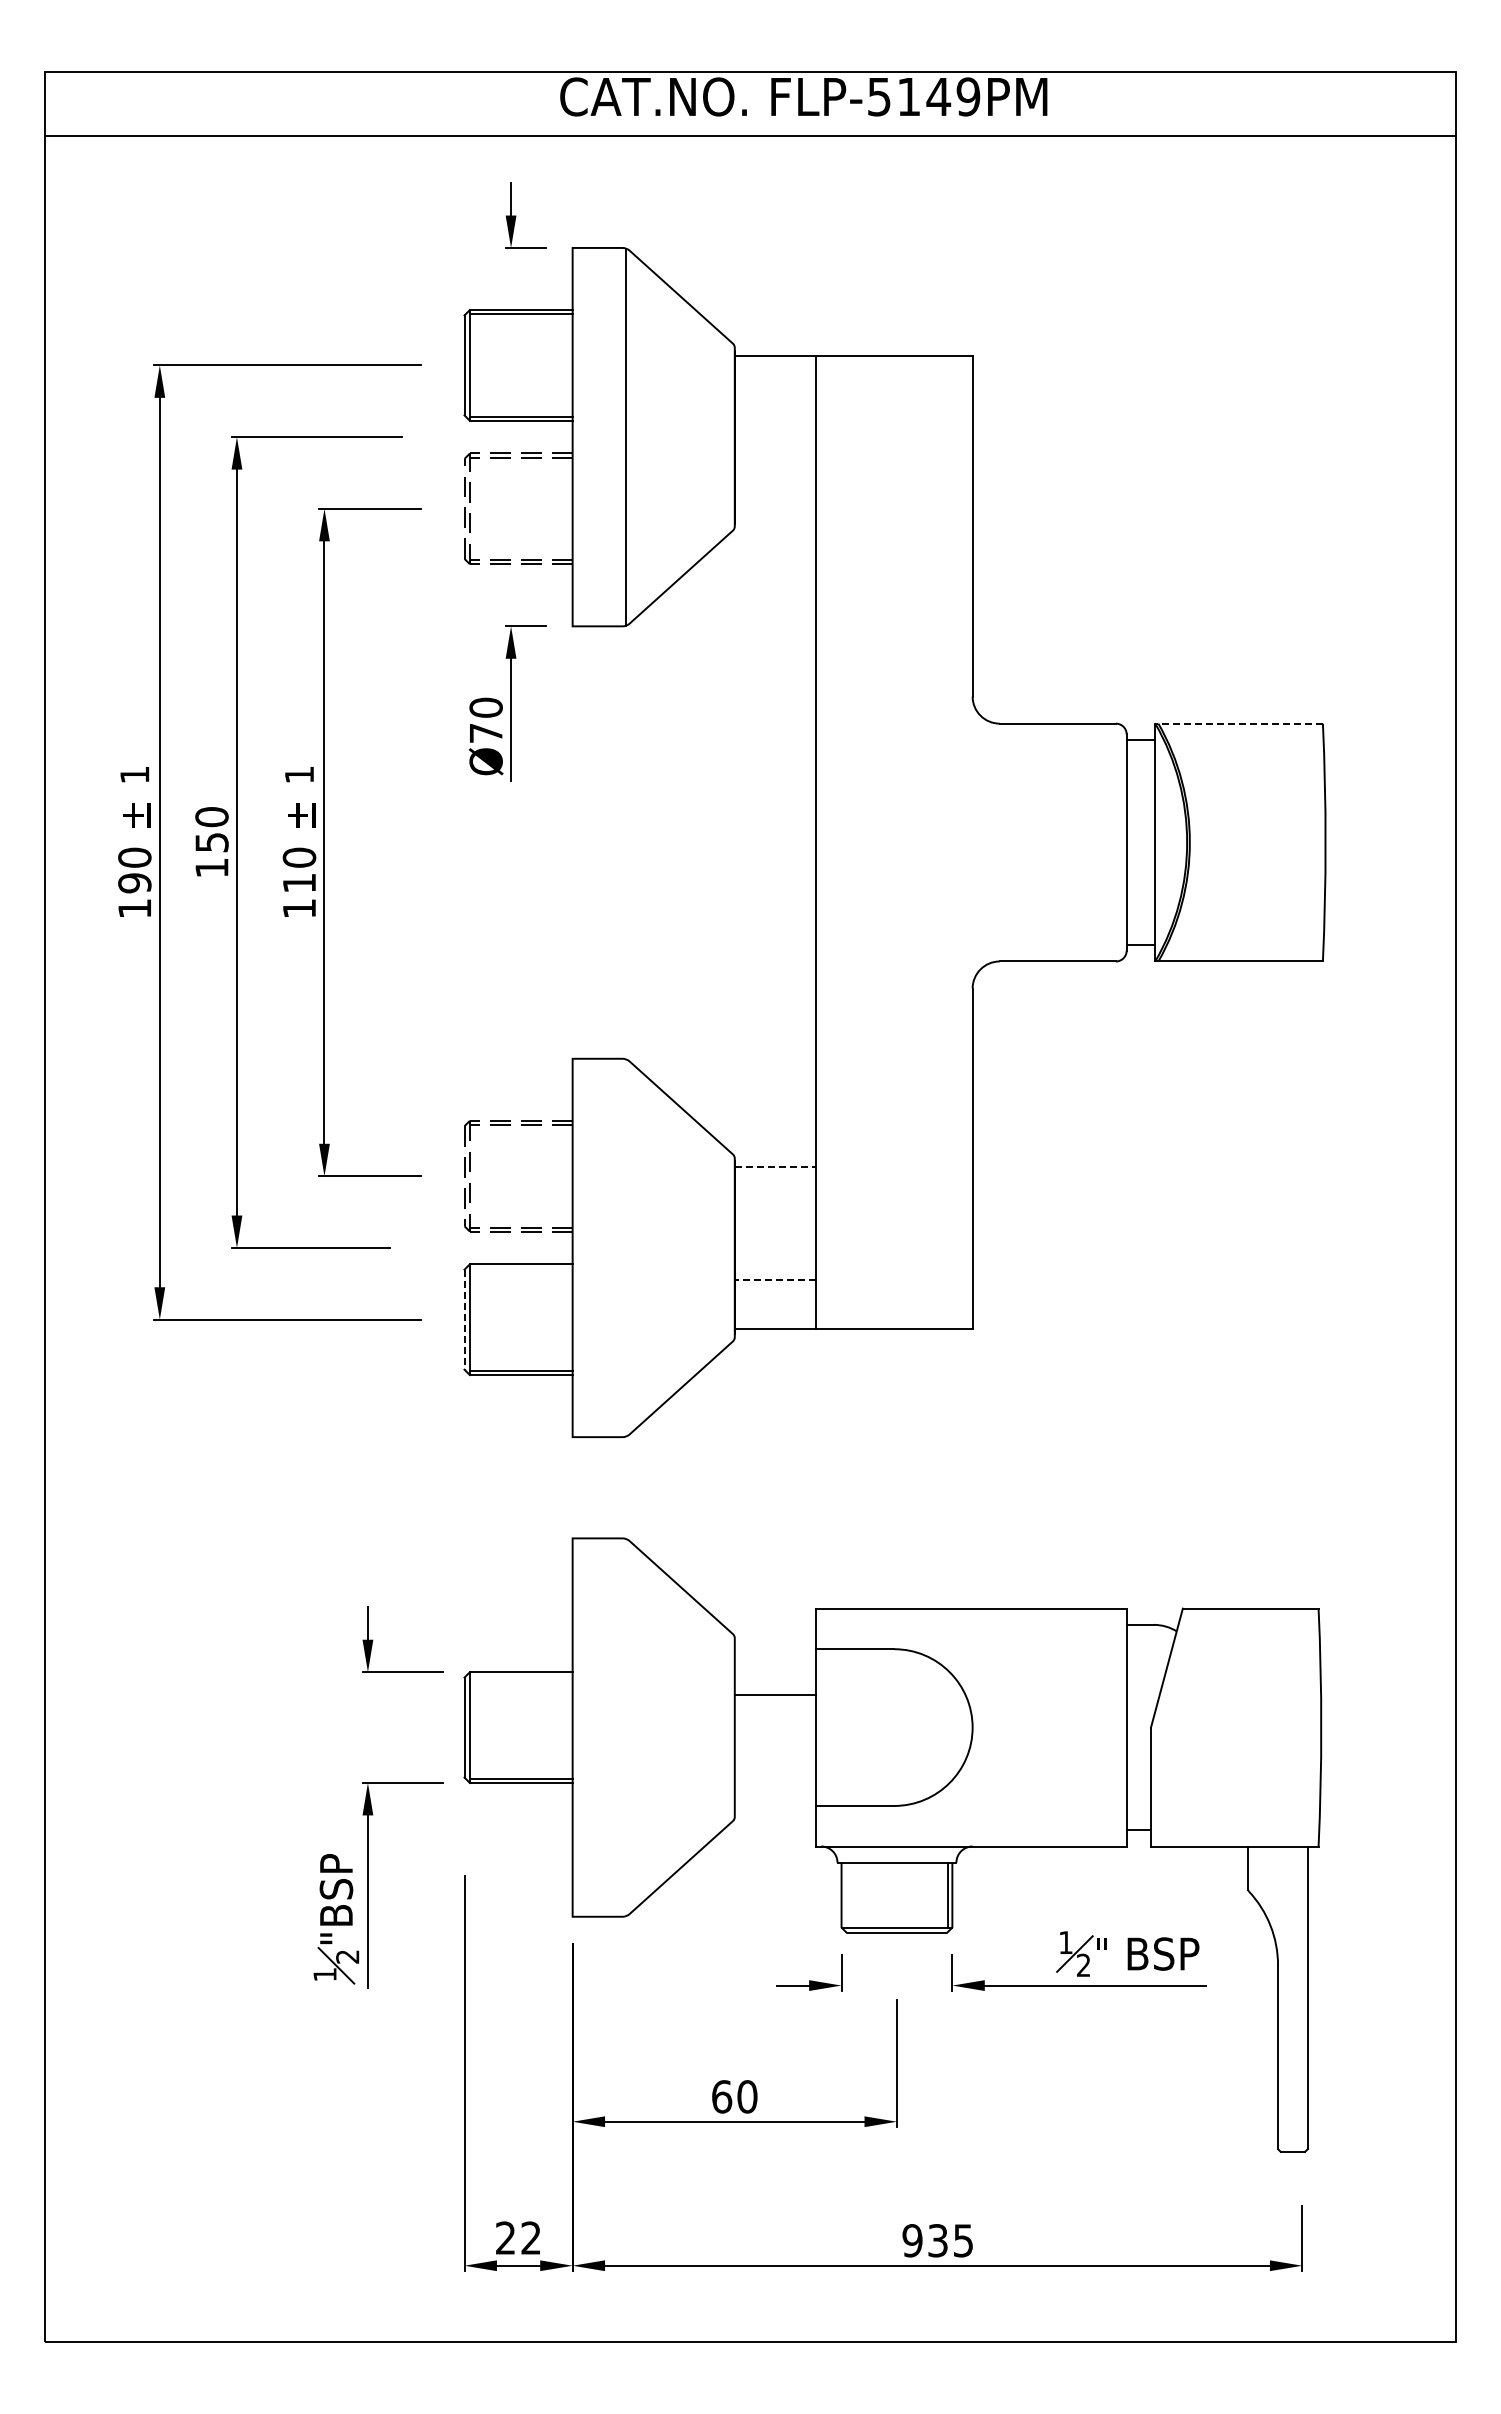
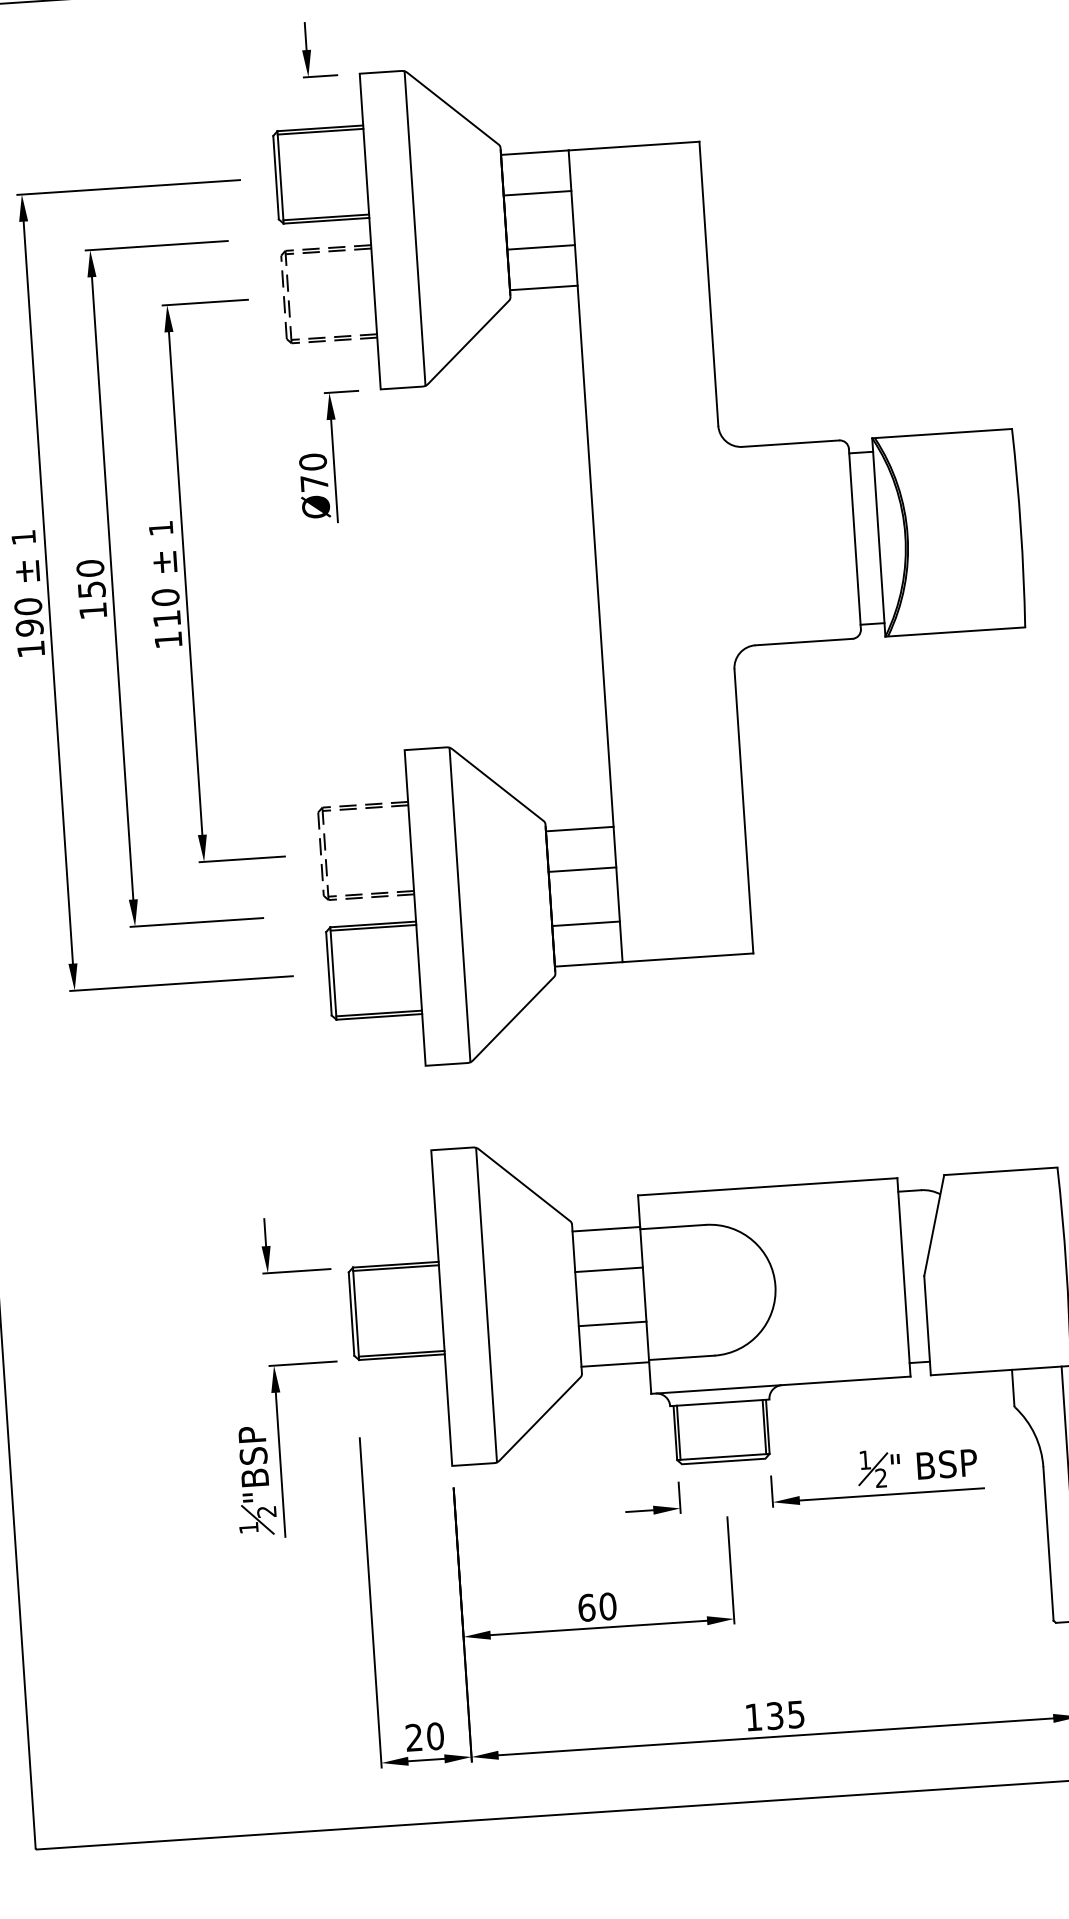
line: (774, 404) -> (536, 193), added
line: (774, 469) -> (540, 247), added
line: (774, 518) -> (543, 288), added
line: (1239, 723) -> (942, 433), dashed -> solid
line: (775, 1166) -> (579, 828), dashed -> solid
line: (774, 1215) -> (581, 869), added
line: (626, 1247) -> (460, 904), added
line: (520, 1268) -> (372, 927), added
line: (775, 1280) -> (586, 923), dashed -> solid
line: (464, 1319) -> (328, 973), dashed -> solid
line: (774, 1646) -> (605, 1229), added
line: (520, 1676) -> (395, 1268), added
line: (626, 1727) -> (486, 1305), added
line: (774, 1760) -> (611, 1324), added
line: (774, 1808) -> (614, 1364), added
line: (845, 1894) -> (678, 1432), added
text: (531, 2237) -> (435, 1735), 22 -> 20
text: (912, 2240) -> (753, 1717), 935 -> 135

